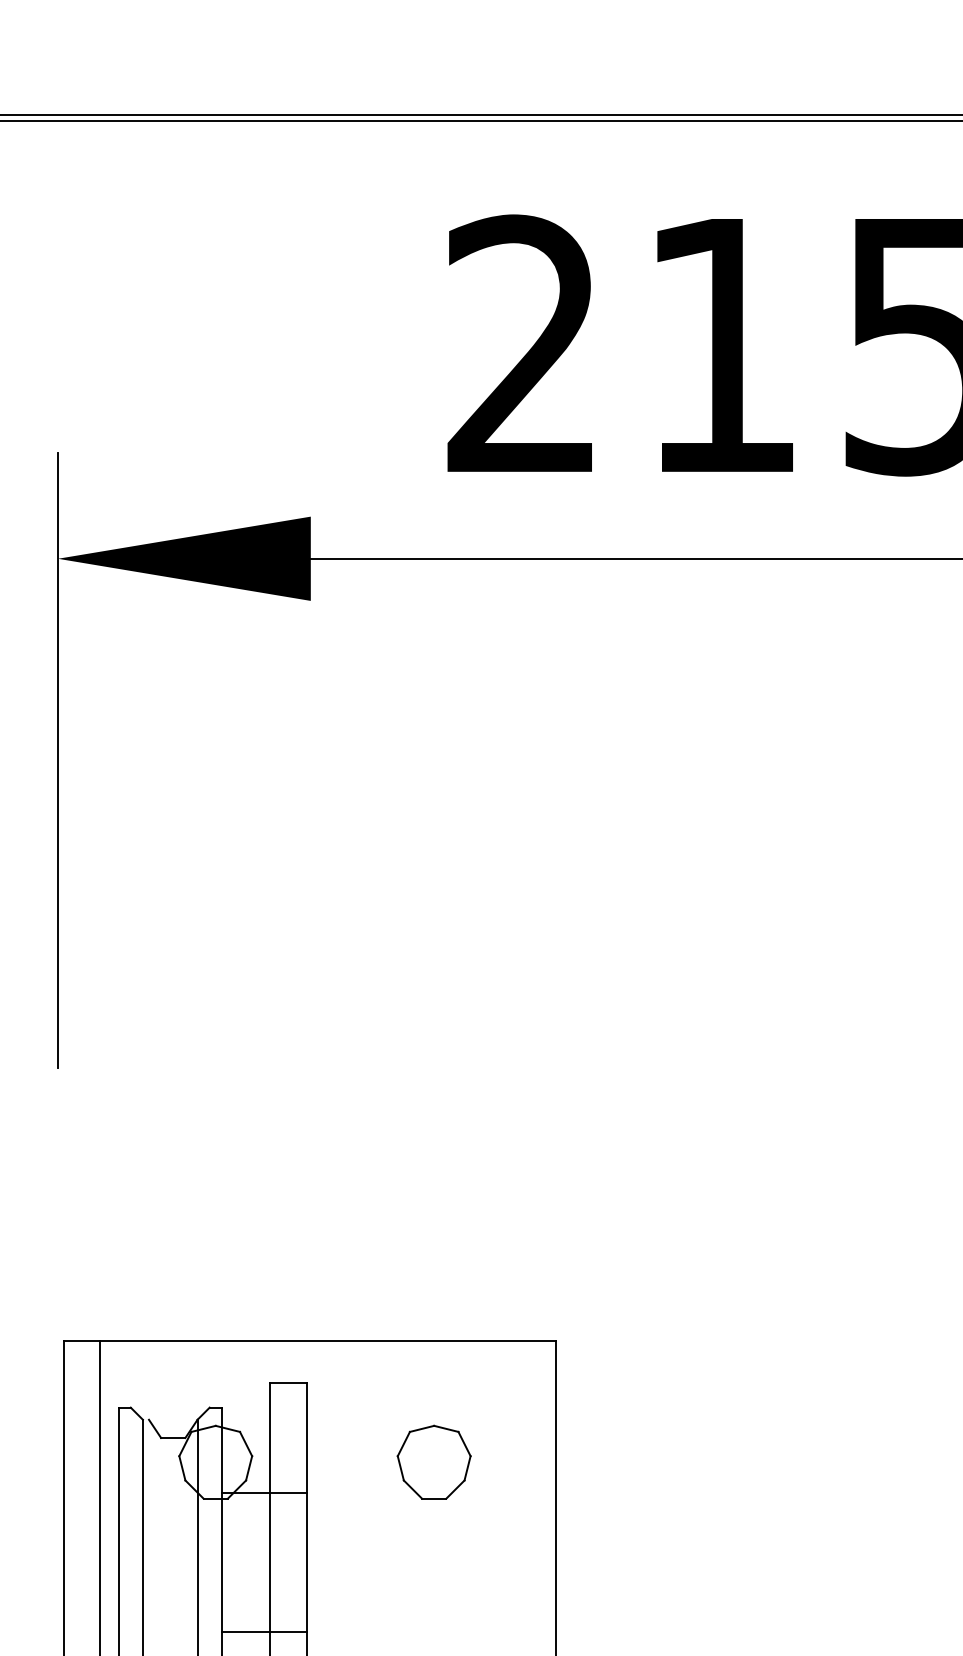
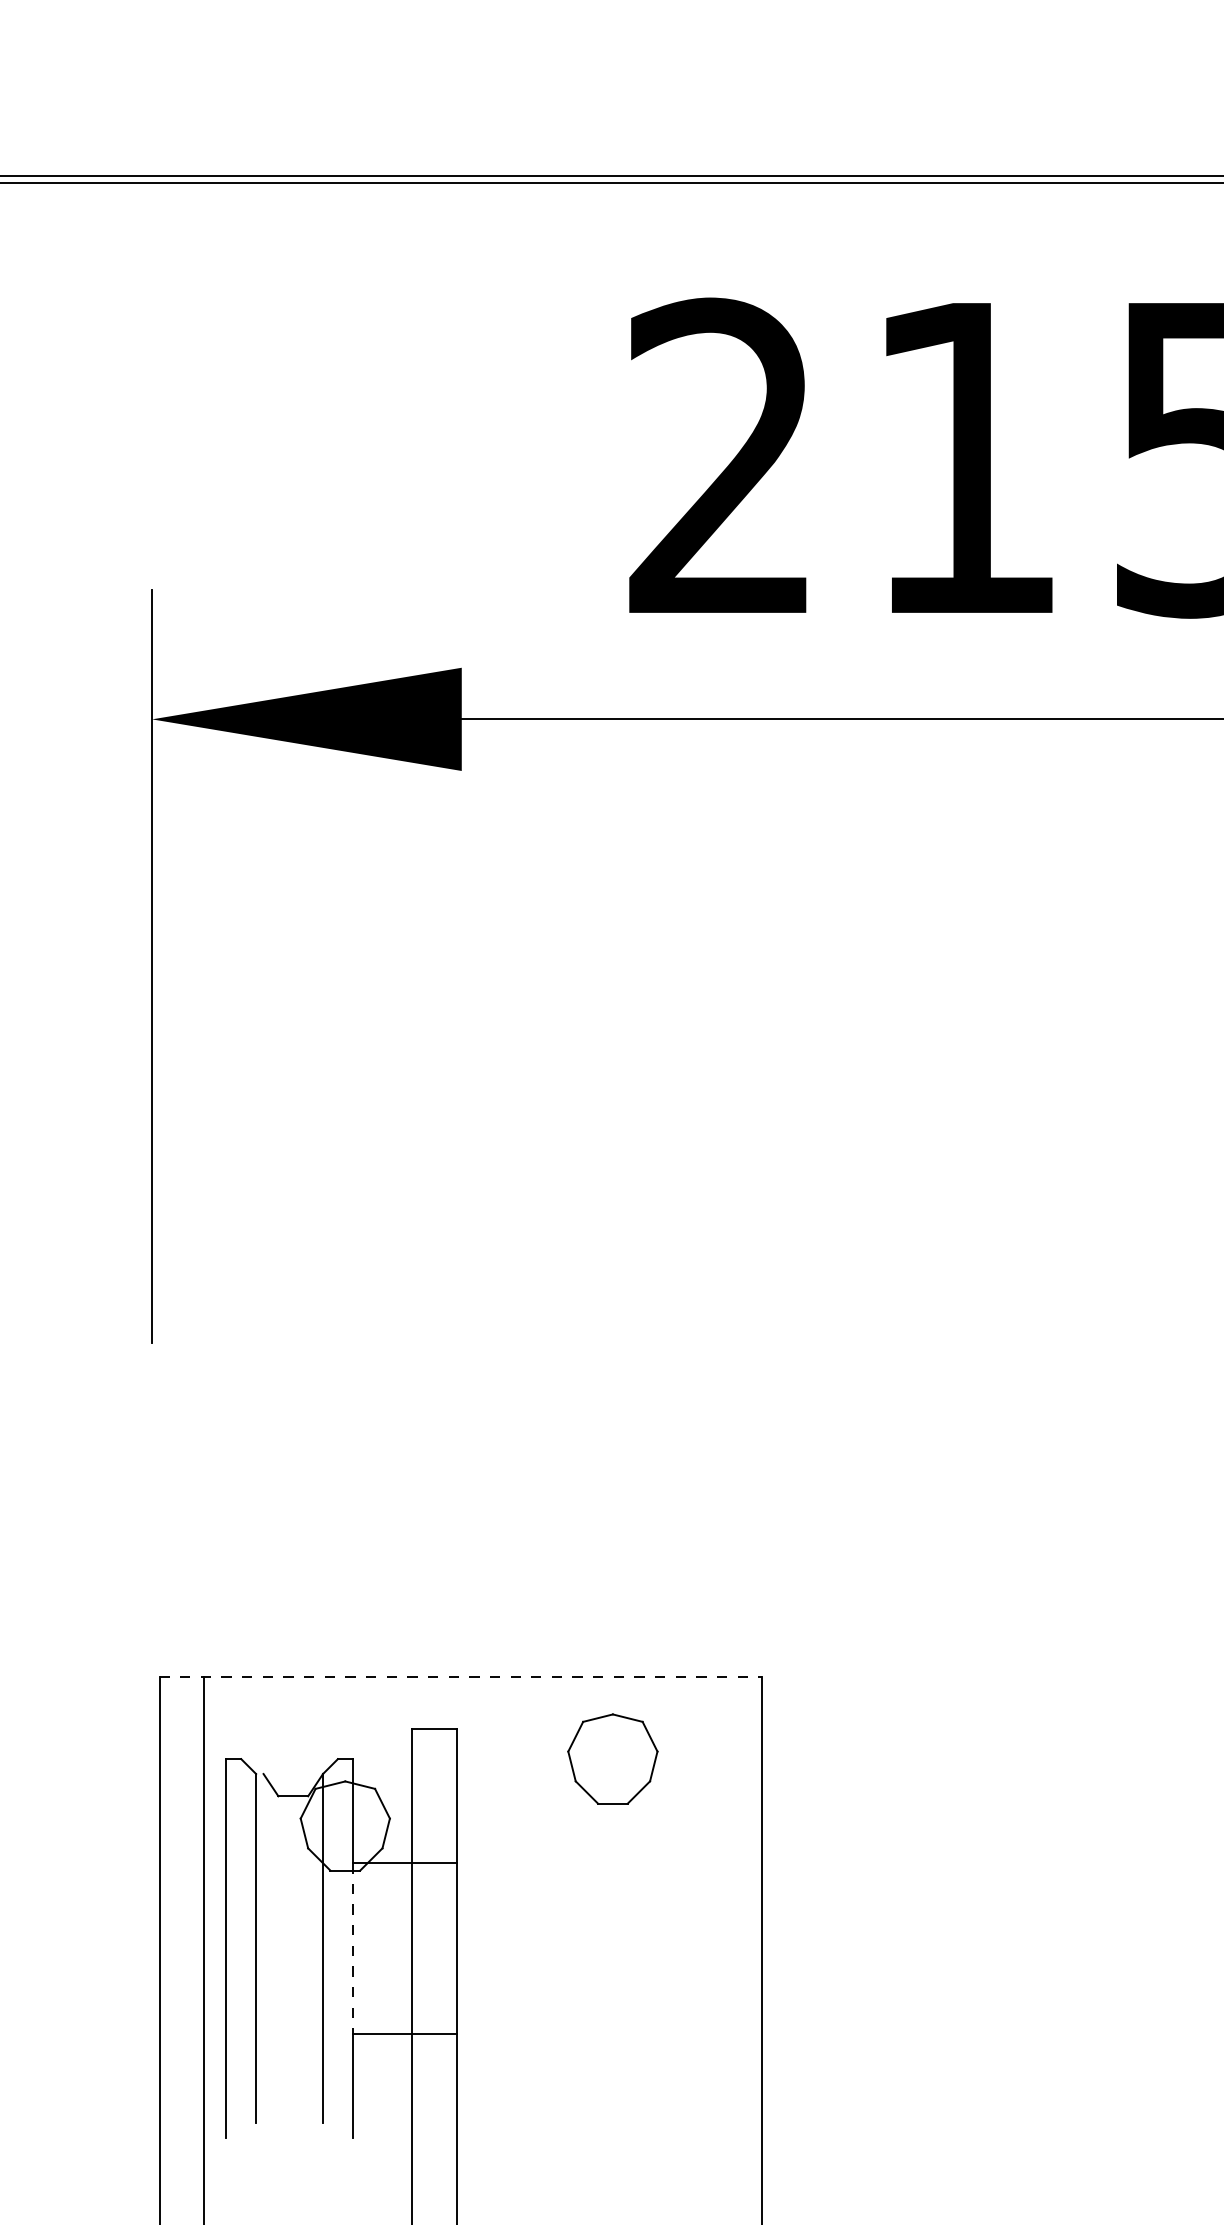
line: (310, 1341) -> (461, 1677), solid -> dashed
part: (433, 1461) -> (612, 1758), moved
line: (221, 1563) -> (352, 1949), solid -> dashed

